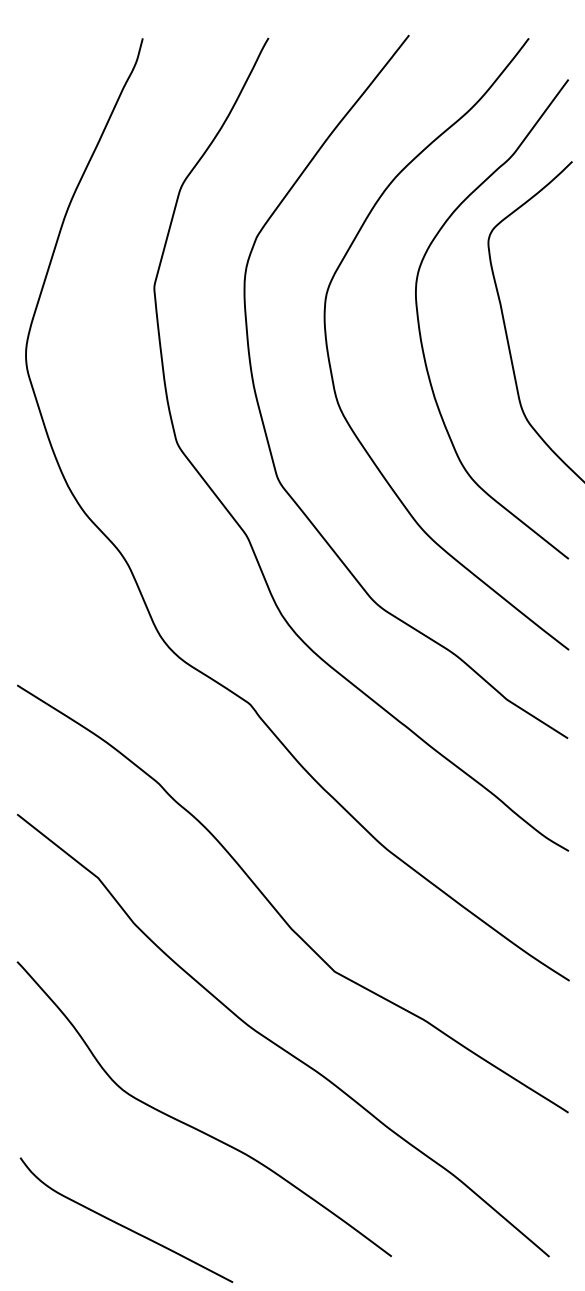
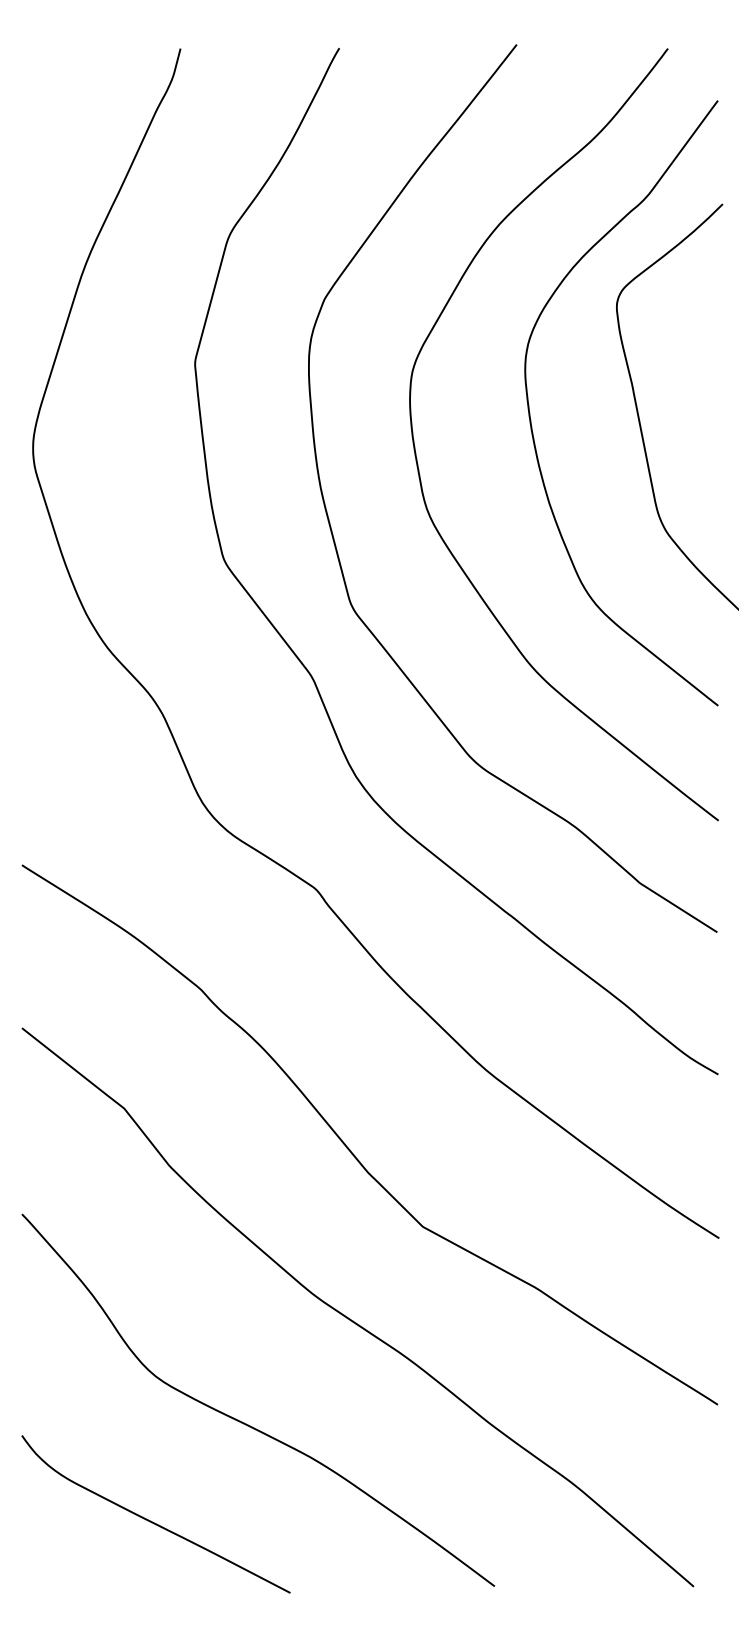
curve: (123, 1225) -> (152, 1521), moved

